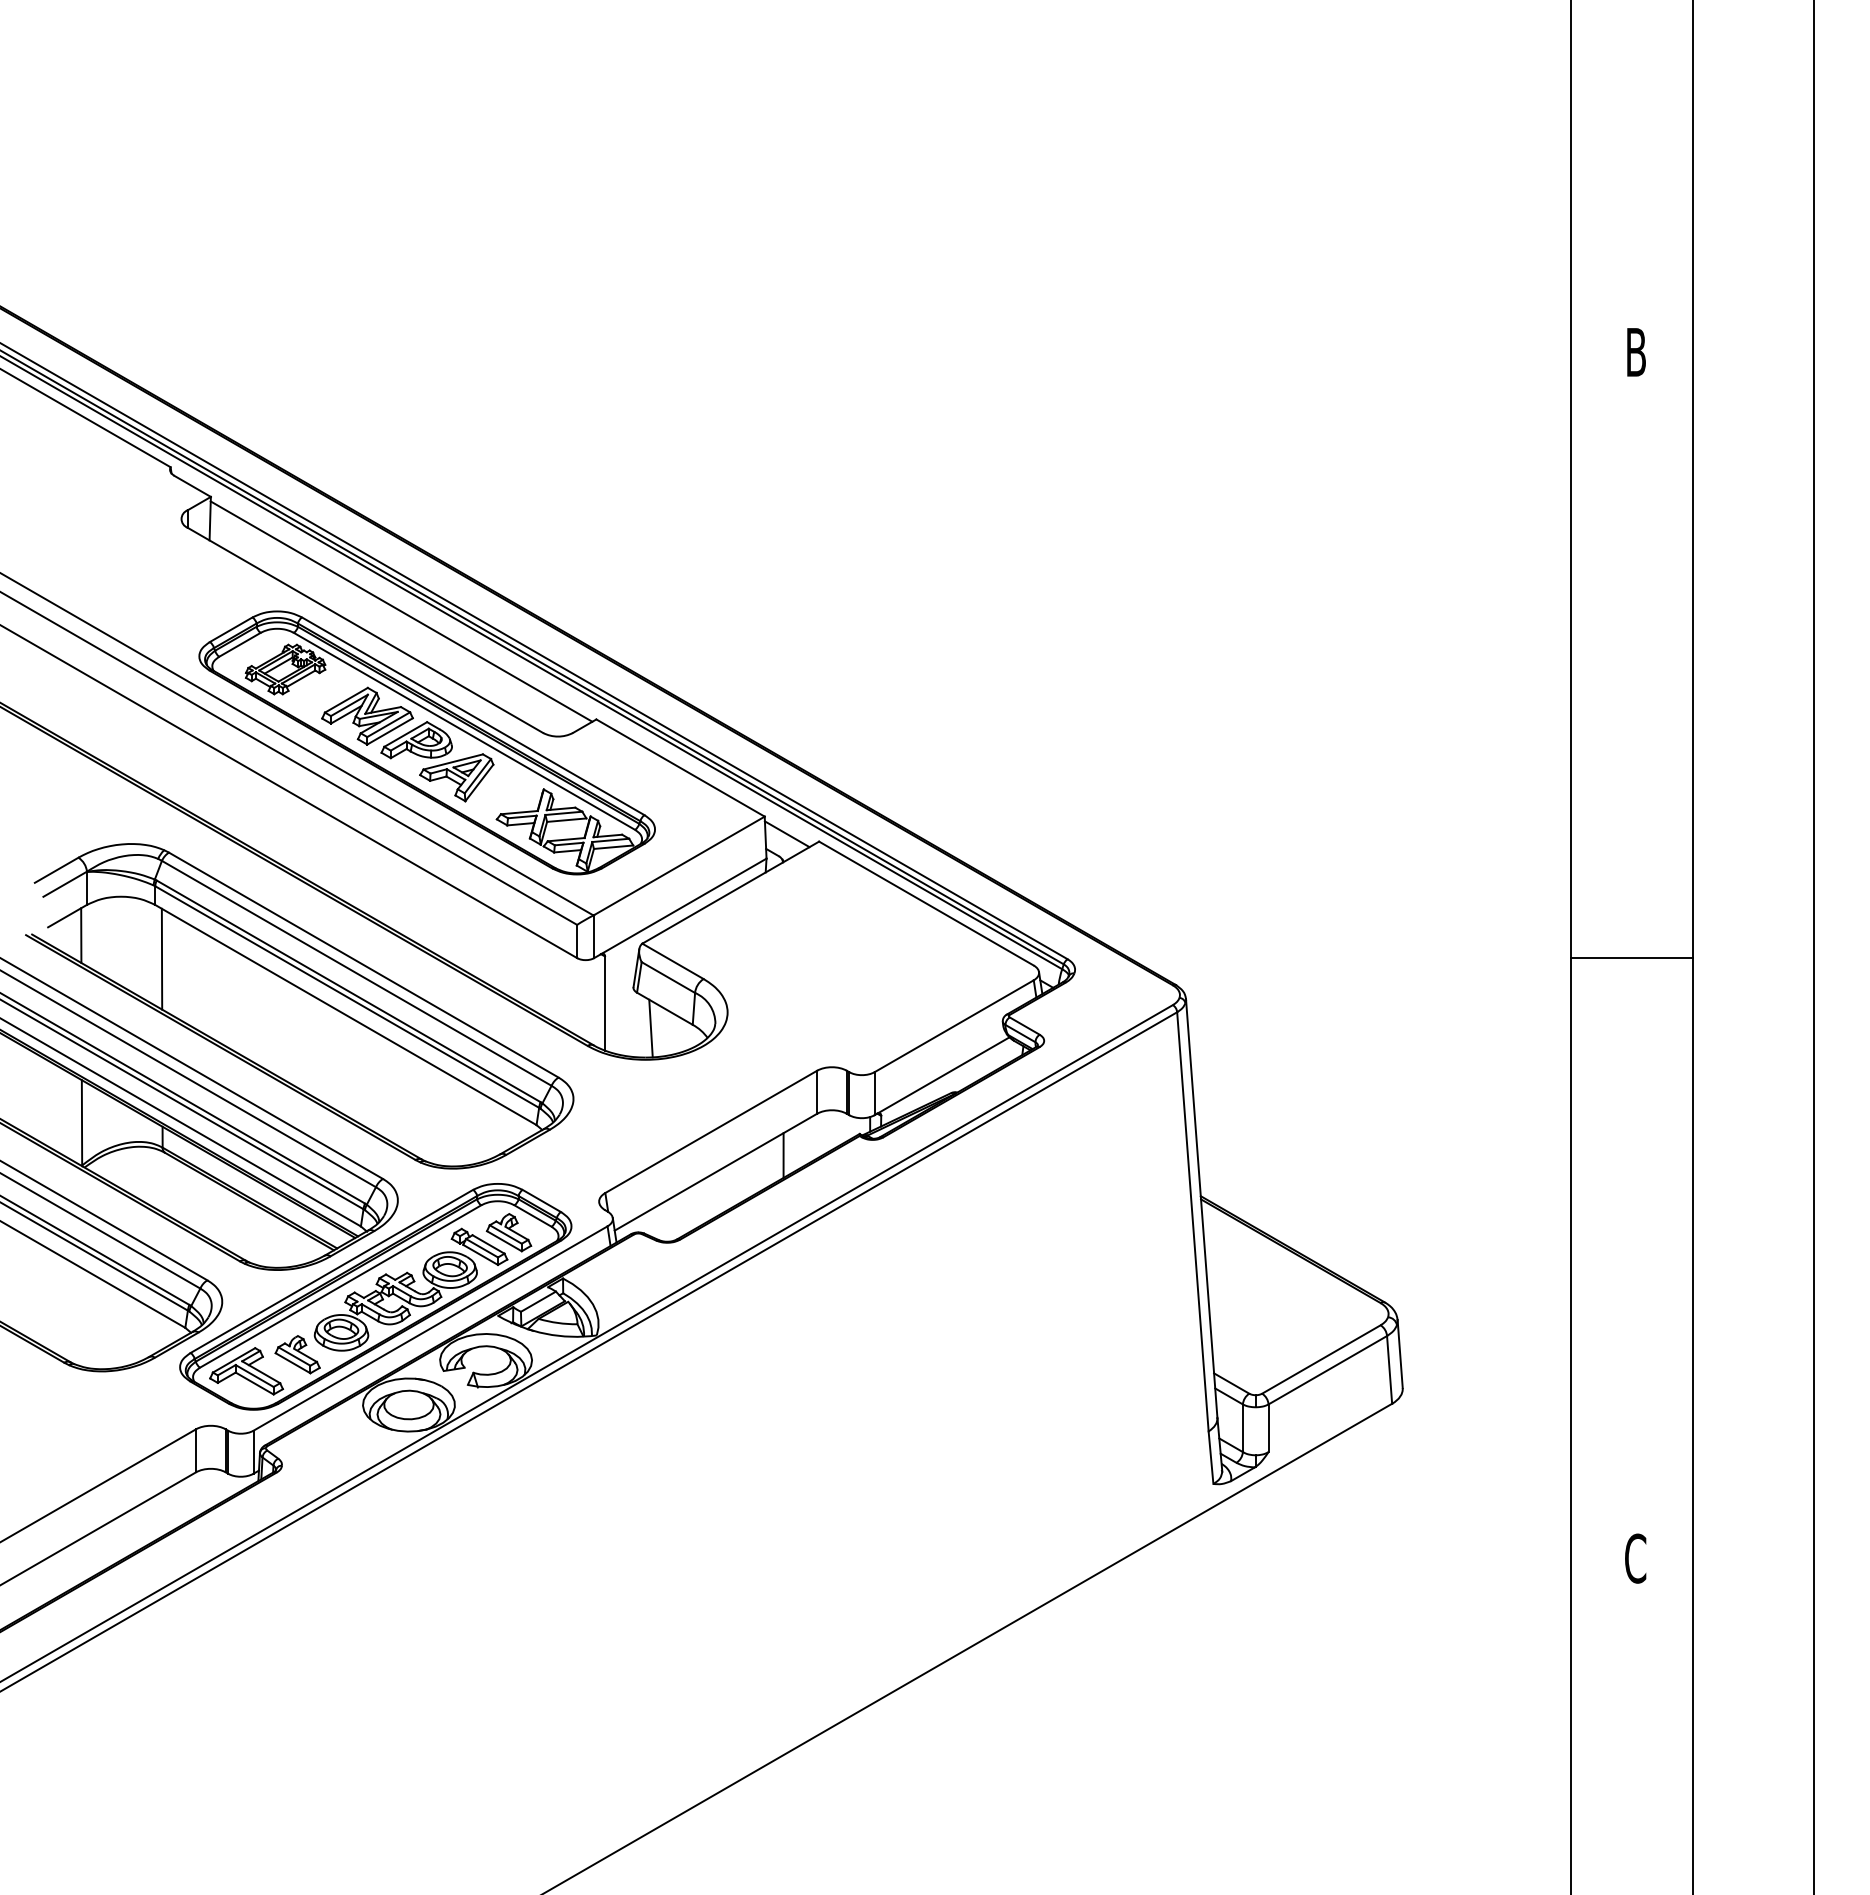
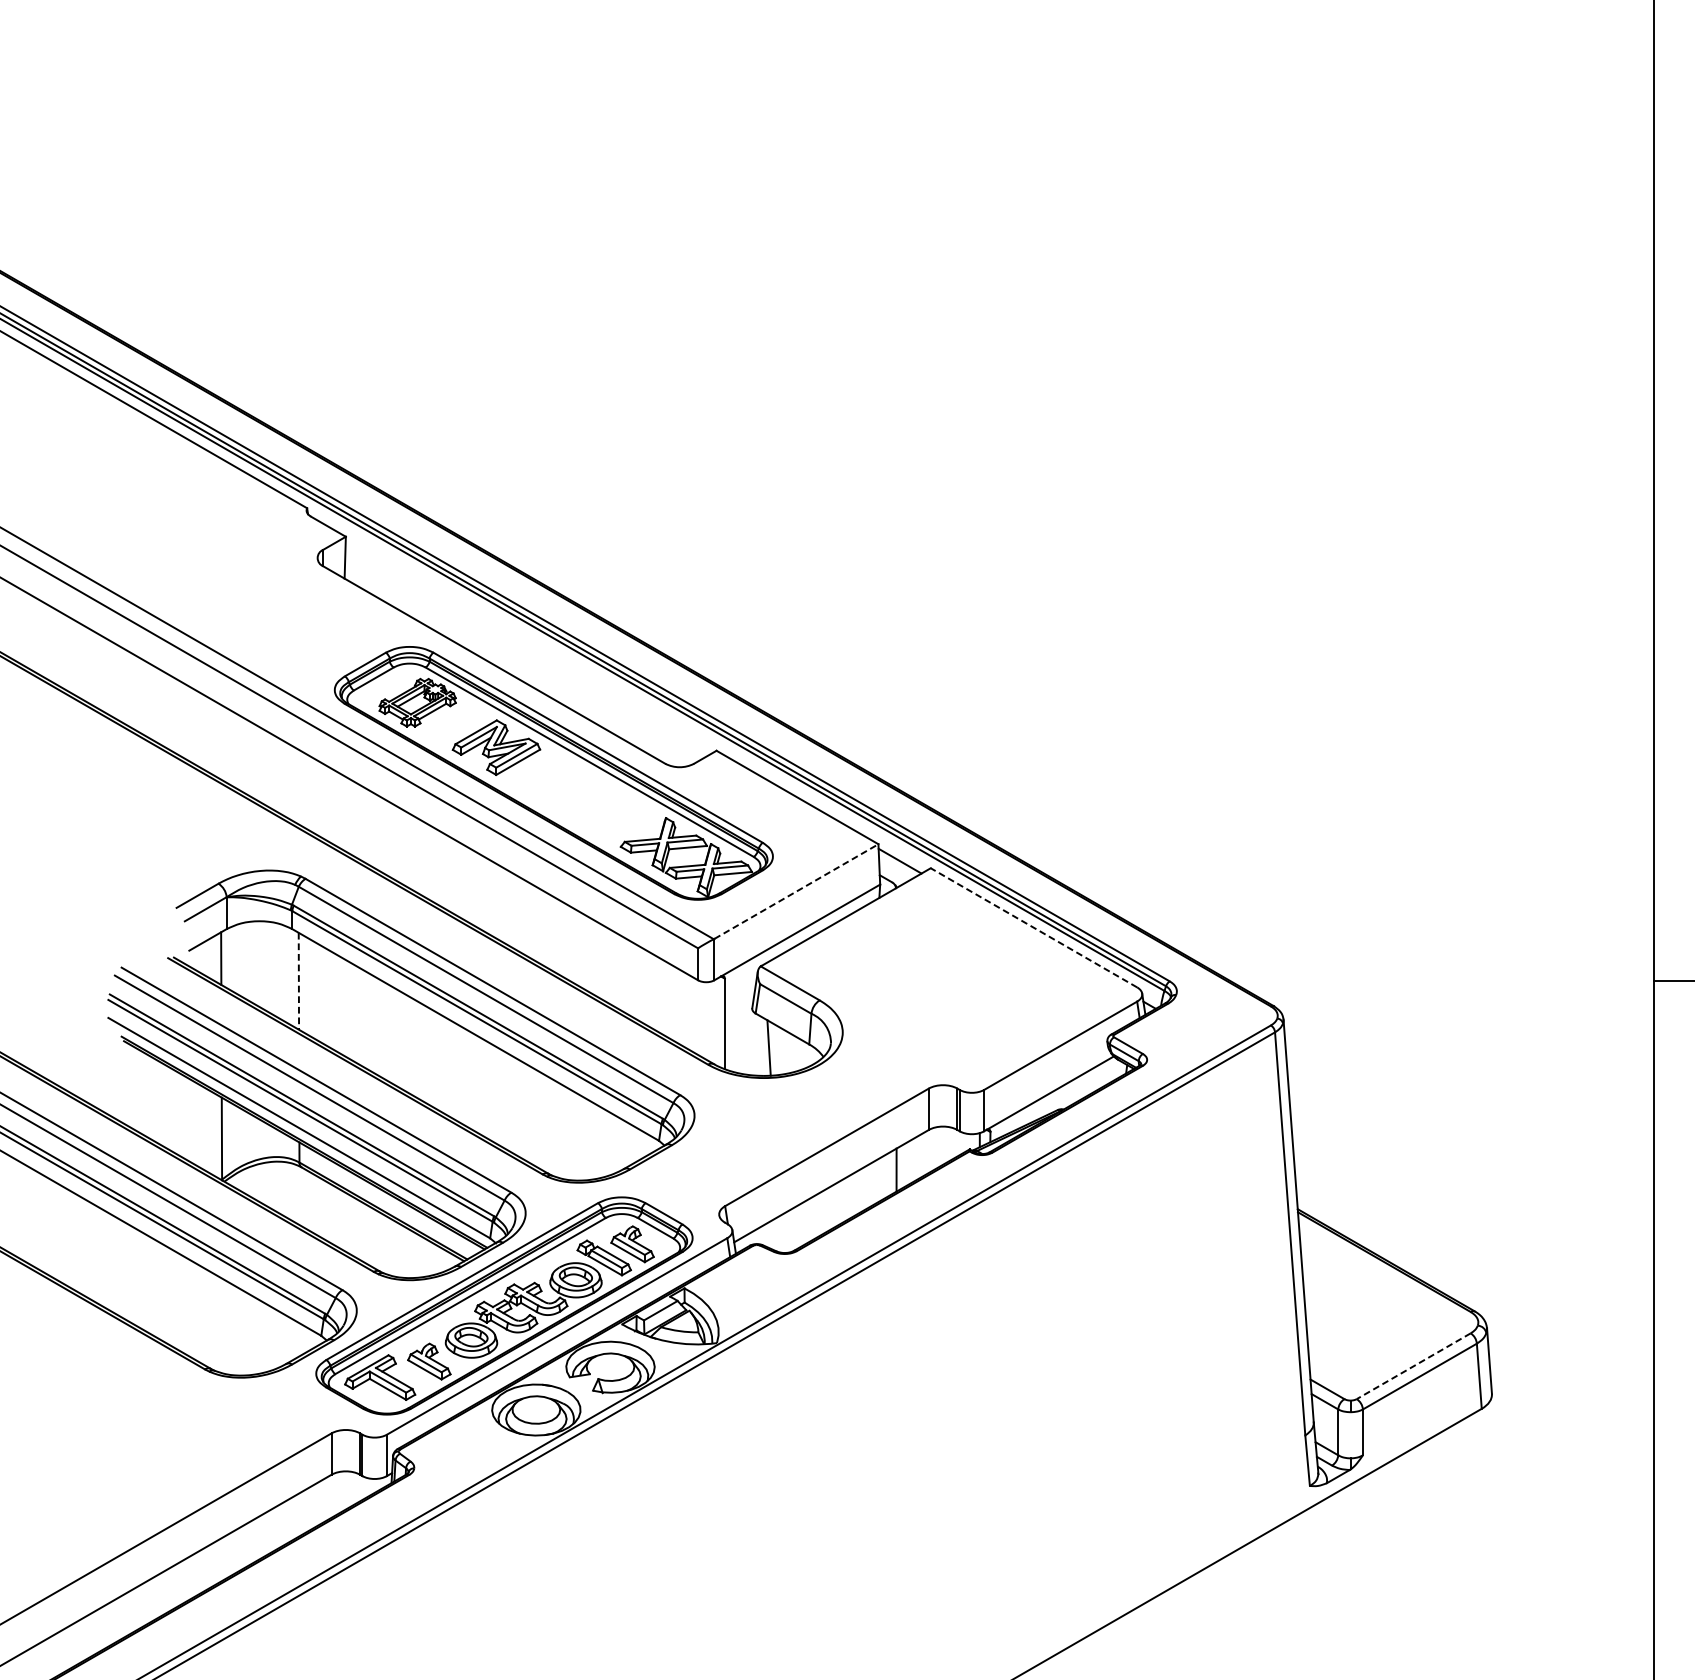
line: (401, 611) -> (529, 646), removed
part: (437, 761) -> (563, 791), removed
line: (679, 865) -> (796, 891), solid -> dashed
line: (926, 903) -> (1034, 927), solid -> dashed
line: (162, 959) -> (299, 981), solid -> dashed
line: (1320, 1359) -> (1412, 1366), solid -> dashed

